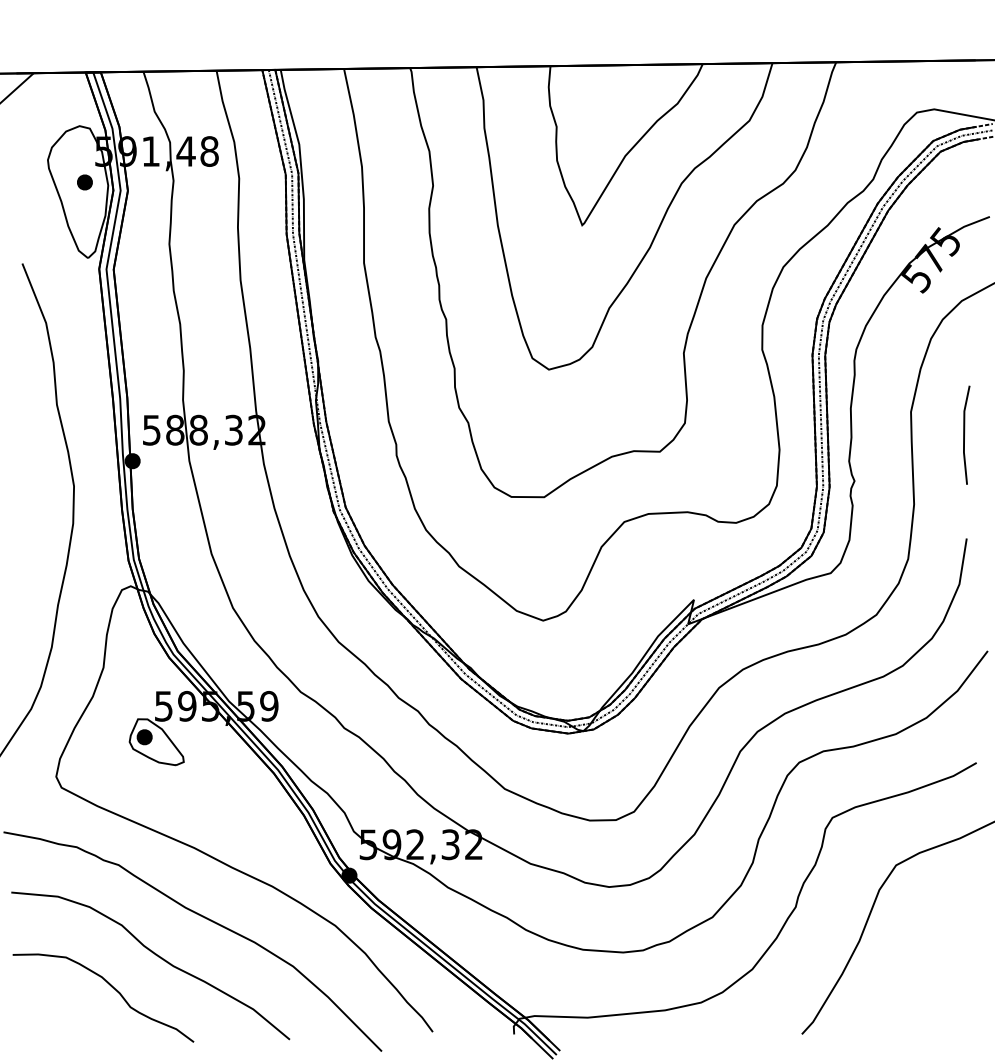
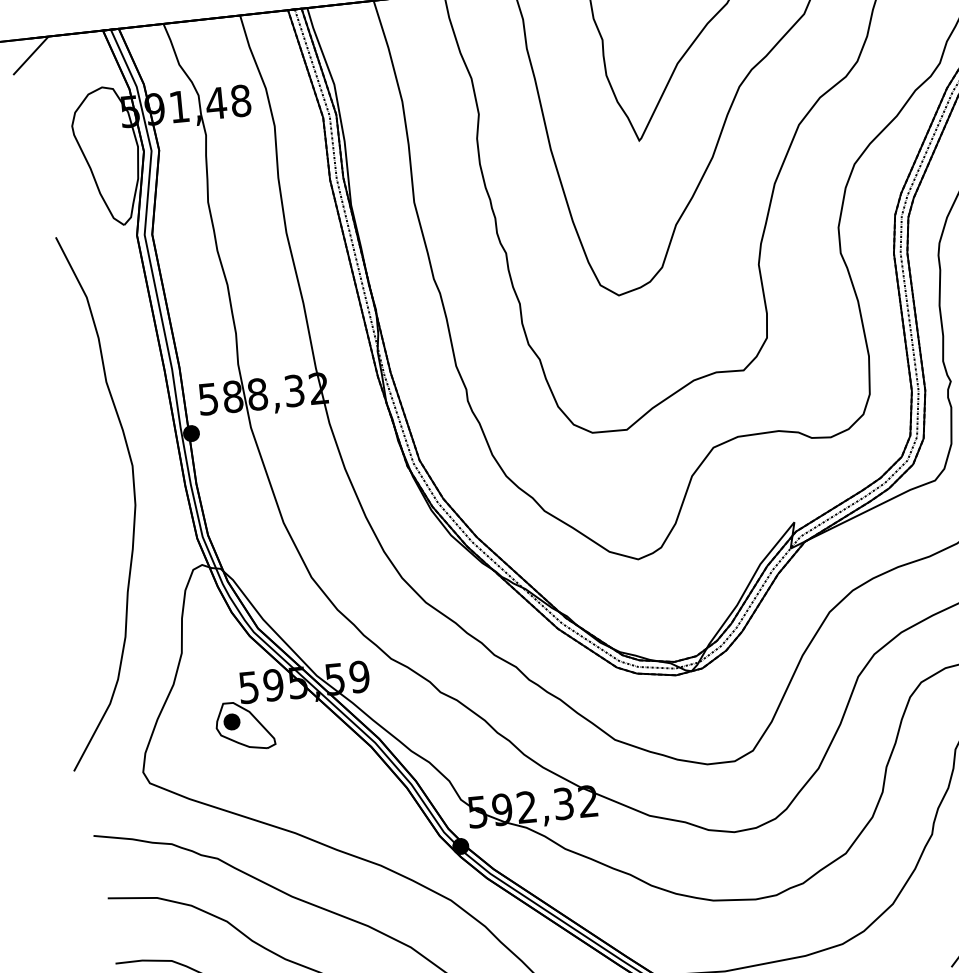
part: (84, 182) -> (112, 146), removed

